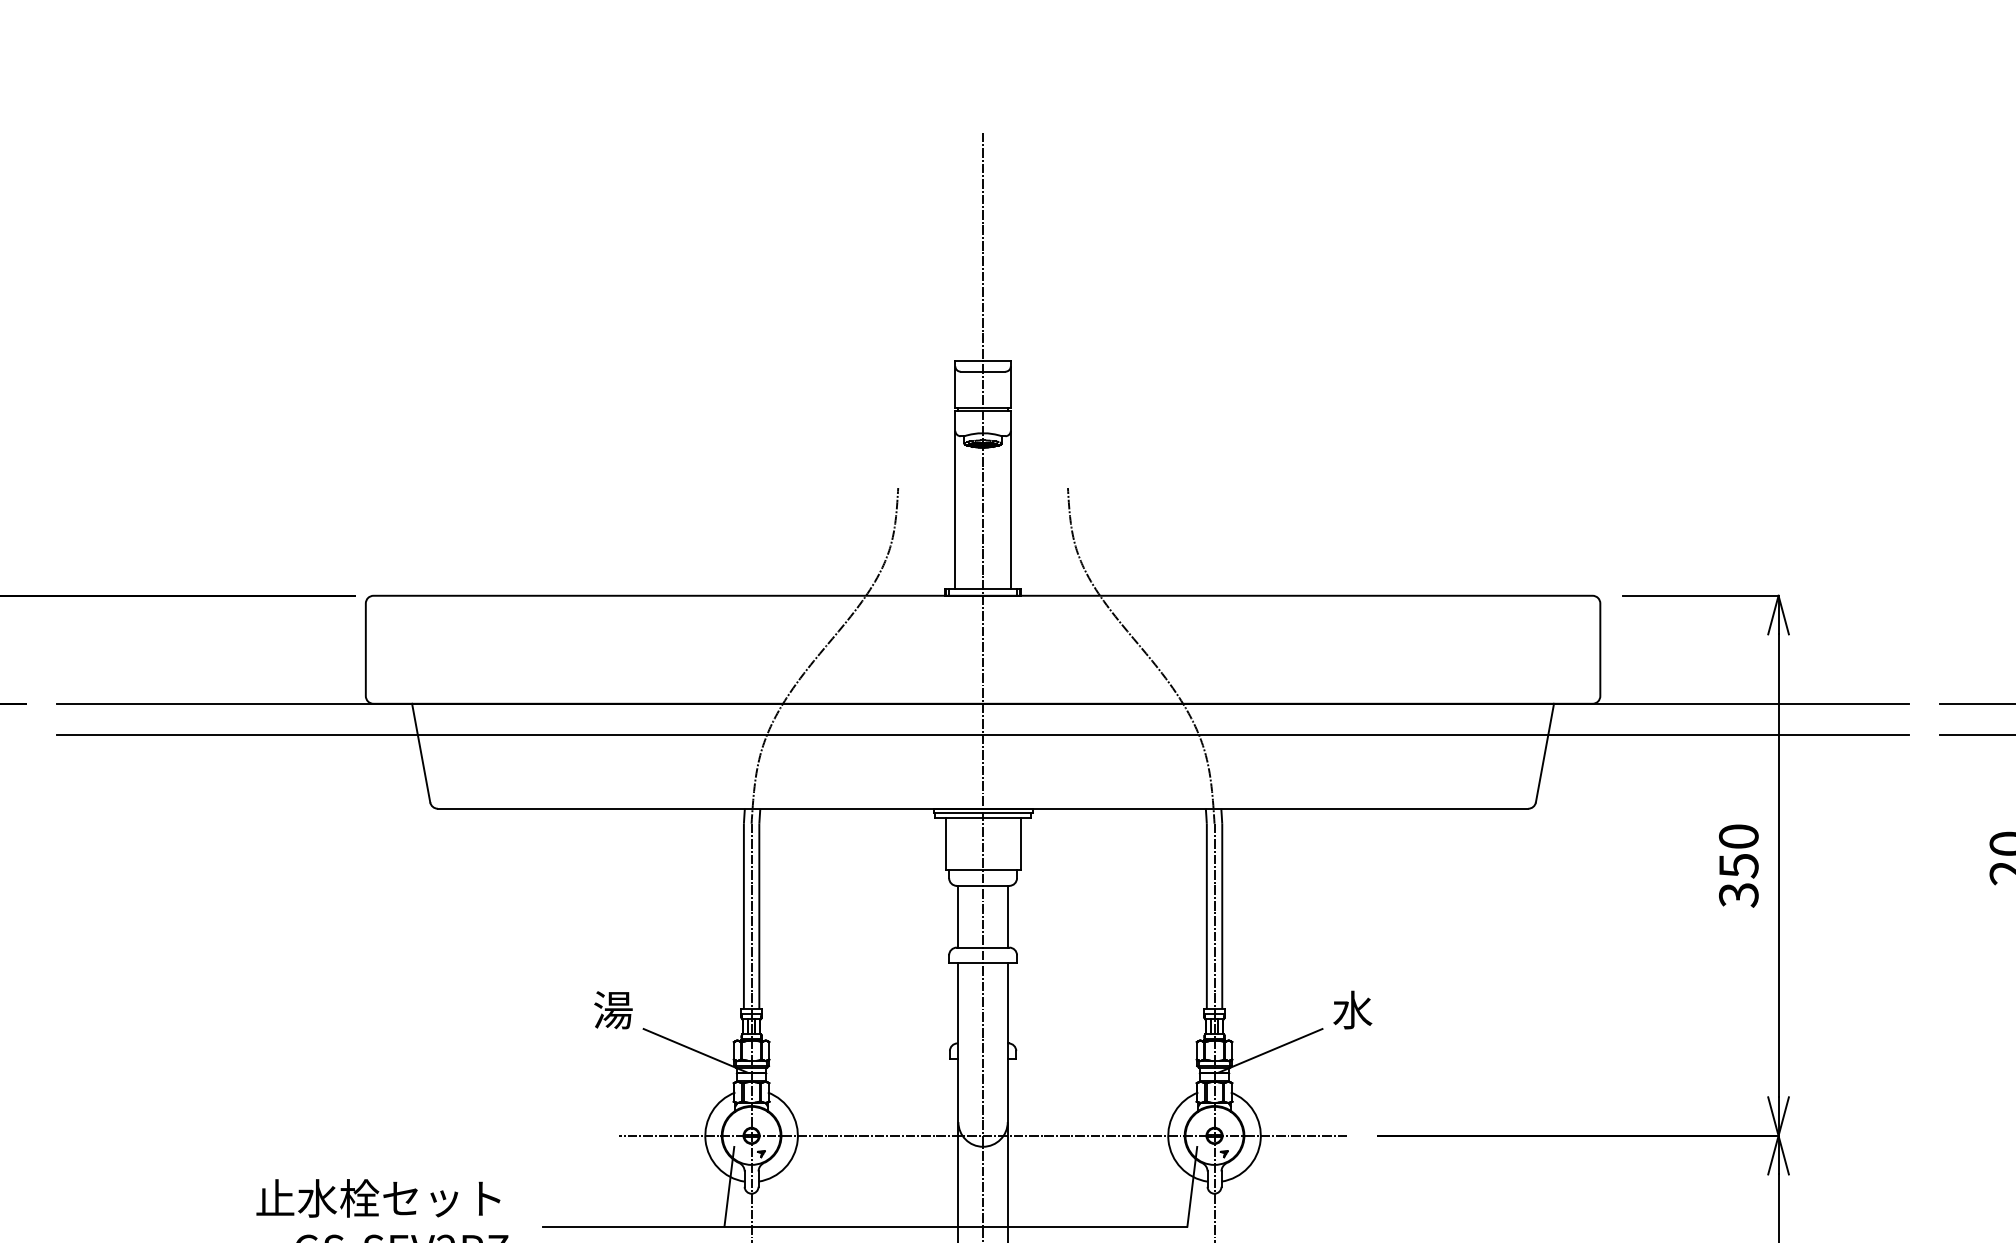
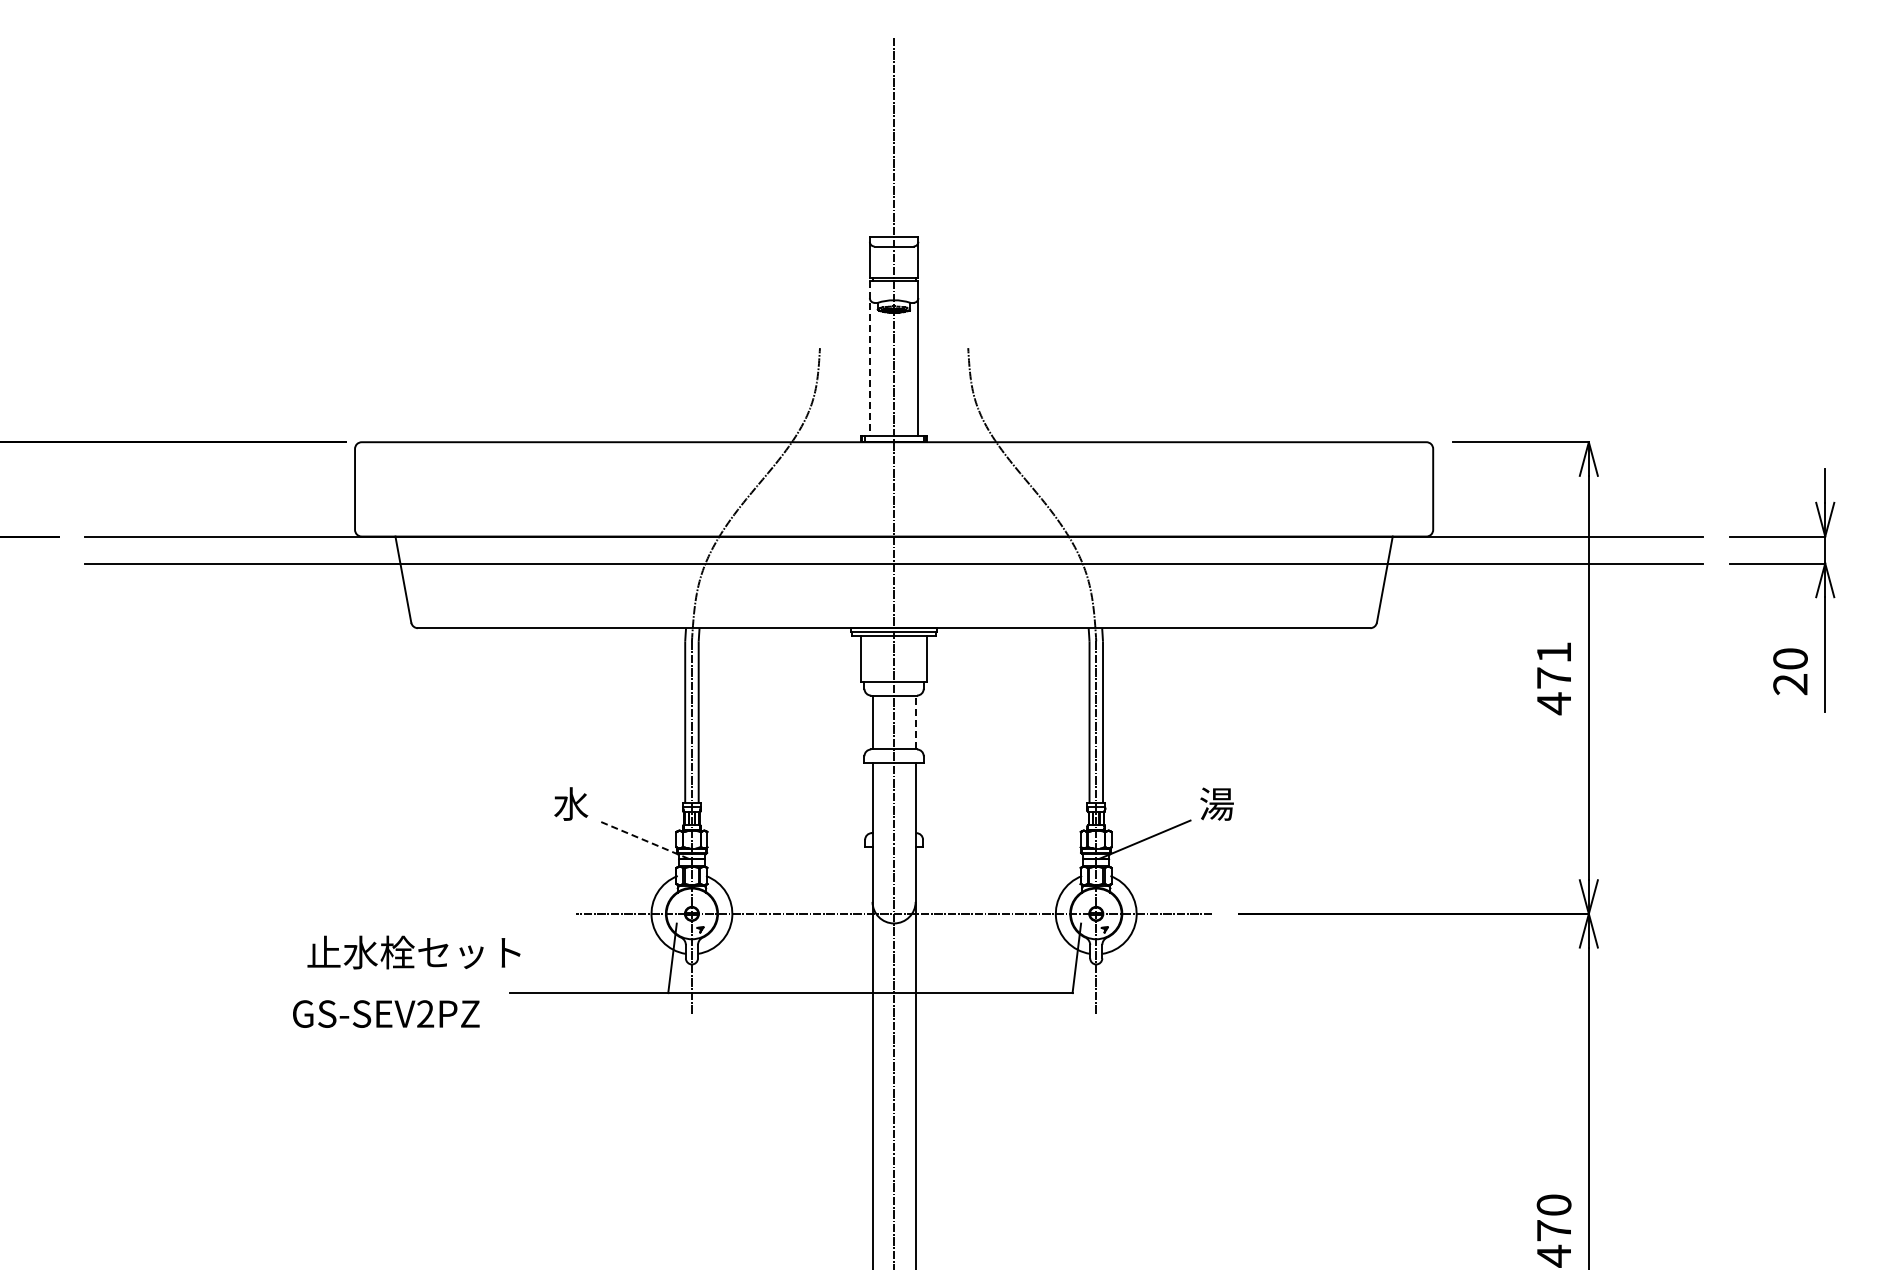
line: (954, 499) -> (869, 358), solid -> dashed
text: (1738, 866) -> (1553, 678), 350 -> 471
line: (1007, 916) -> (915, 722), solid -> dashed
text: (613, 1009) -> (571, 803), 湯 -> 水
text: (1352, 1009) -> (1216, 803), 水 -> 湯
line: (694, 1050) -> (642, 839), solid -> dashed
text: (377, 1198) -> (413, 952), moved

